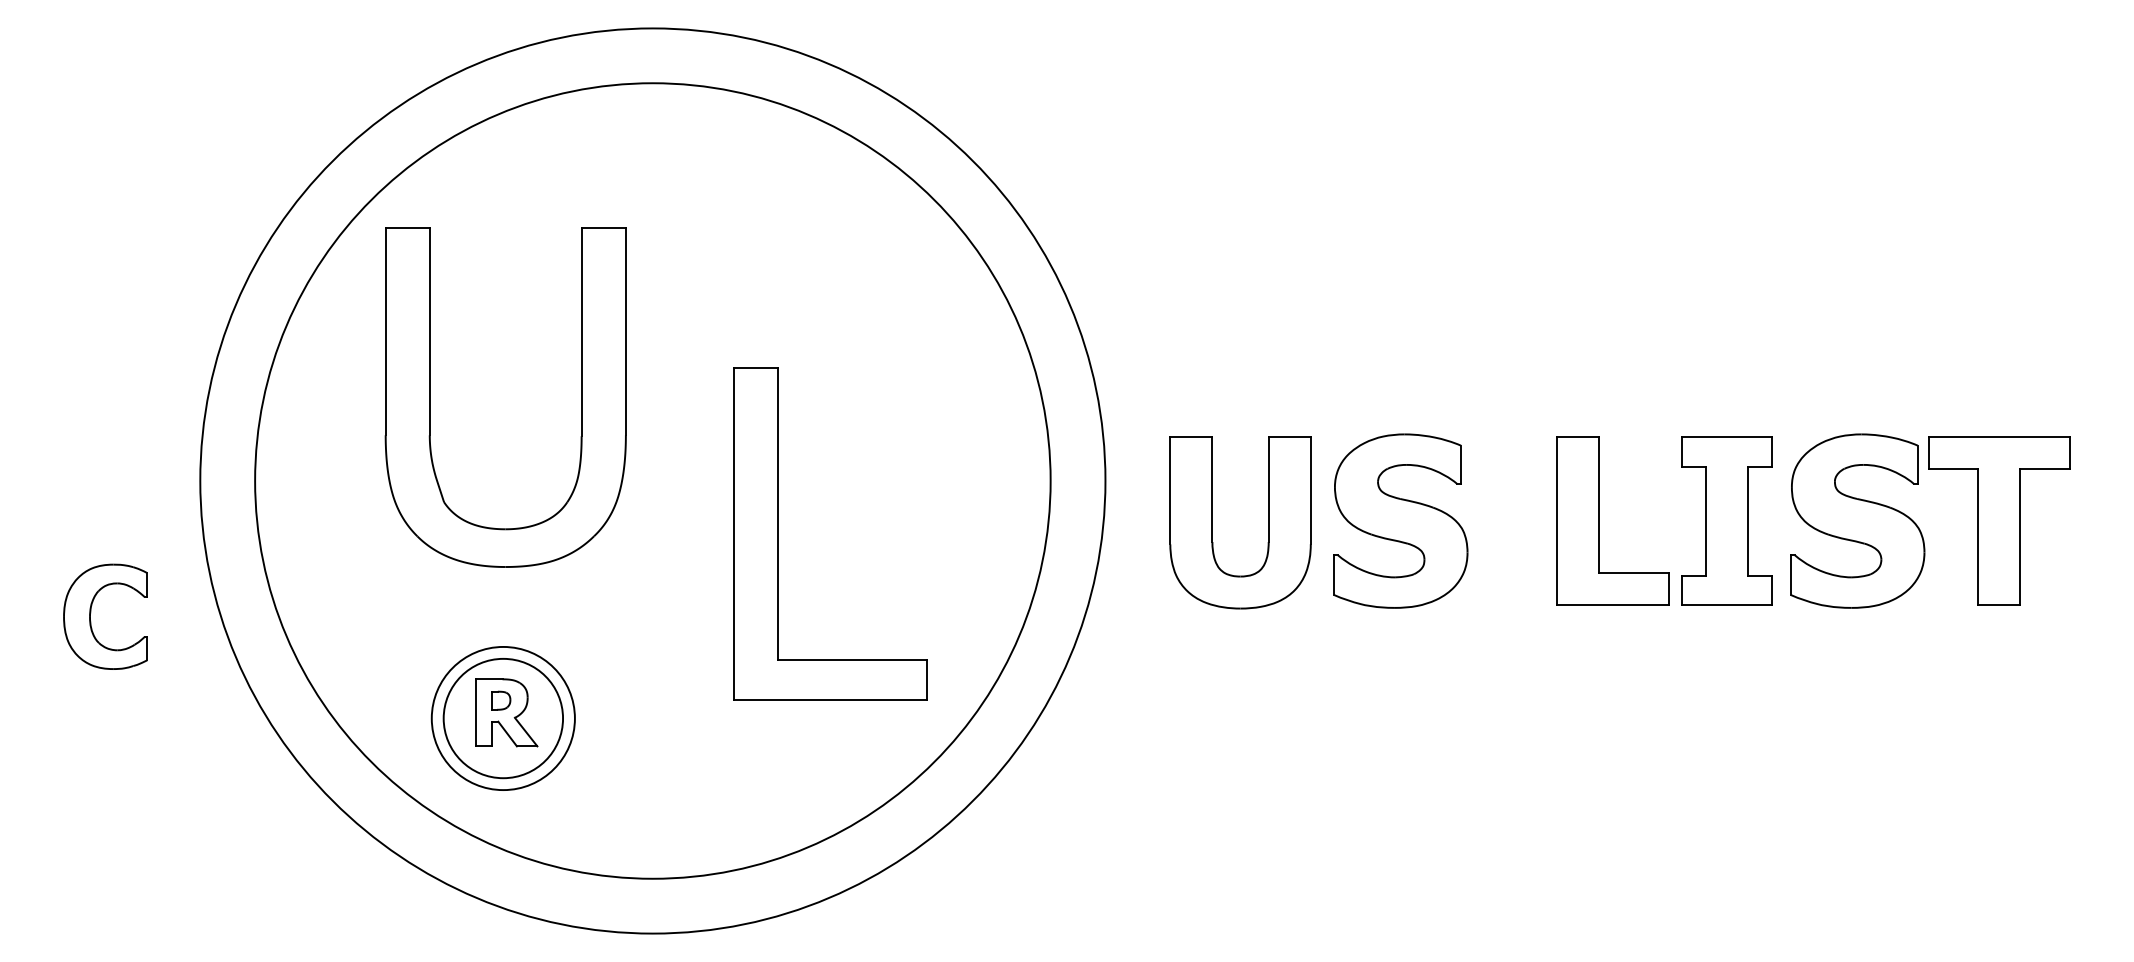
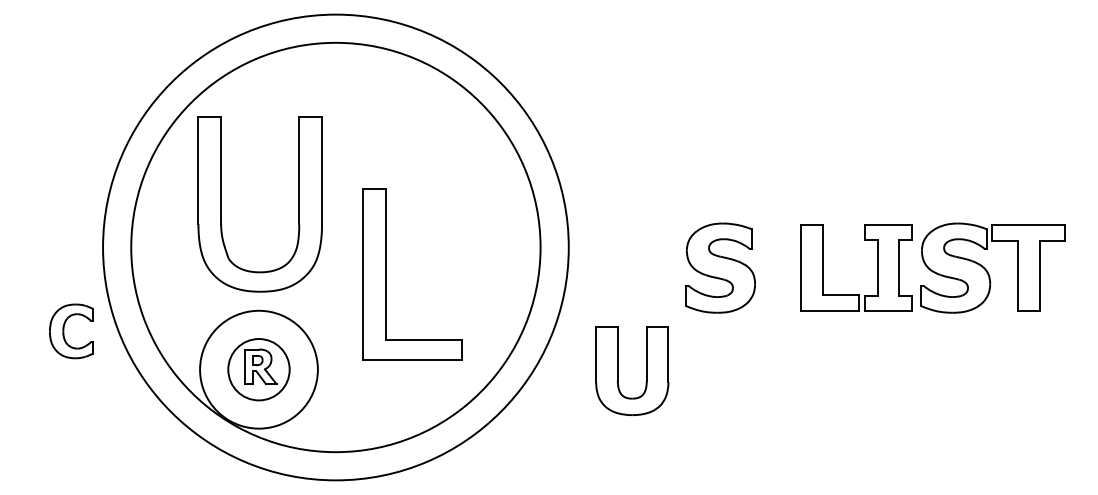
part: (1213, 521) -> (618, 370), moved
part: (780, 533) -> (386, 274), moved
part: (92, 617) -> (64, 331), moved
circle: (502, 718) -> (258, 369), size x1.6

